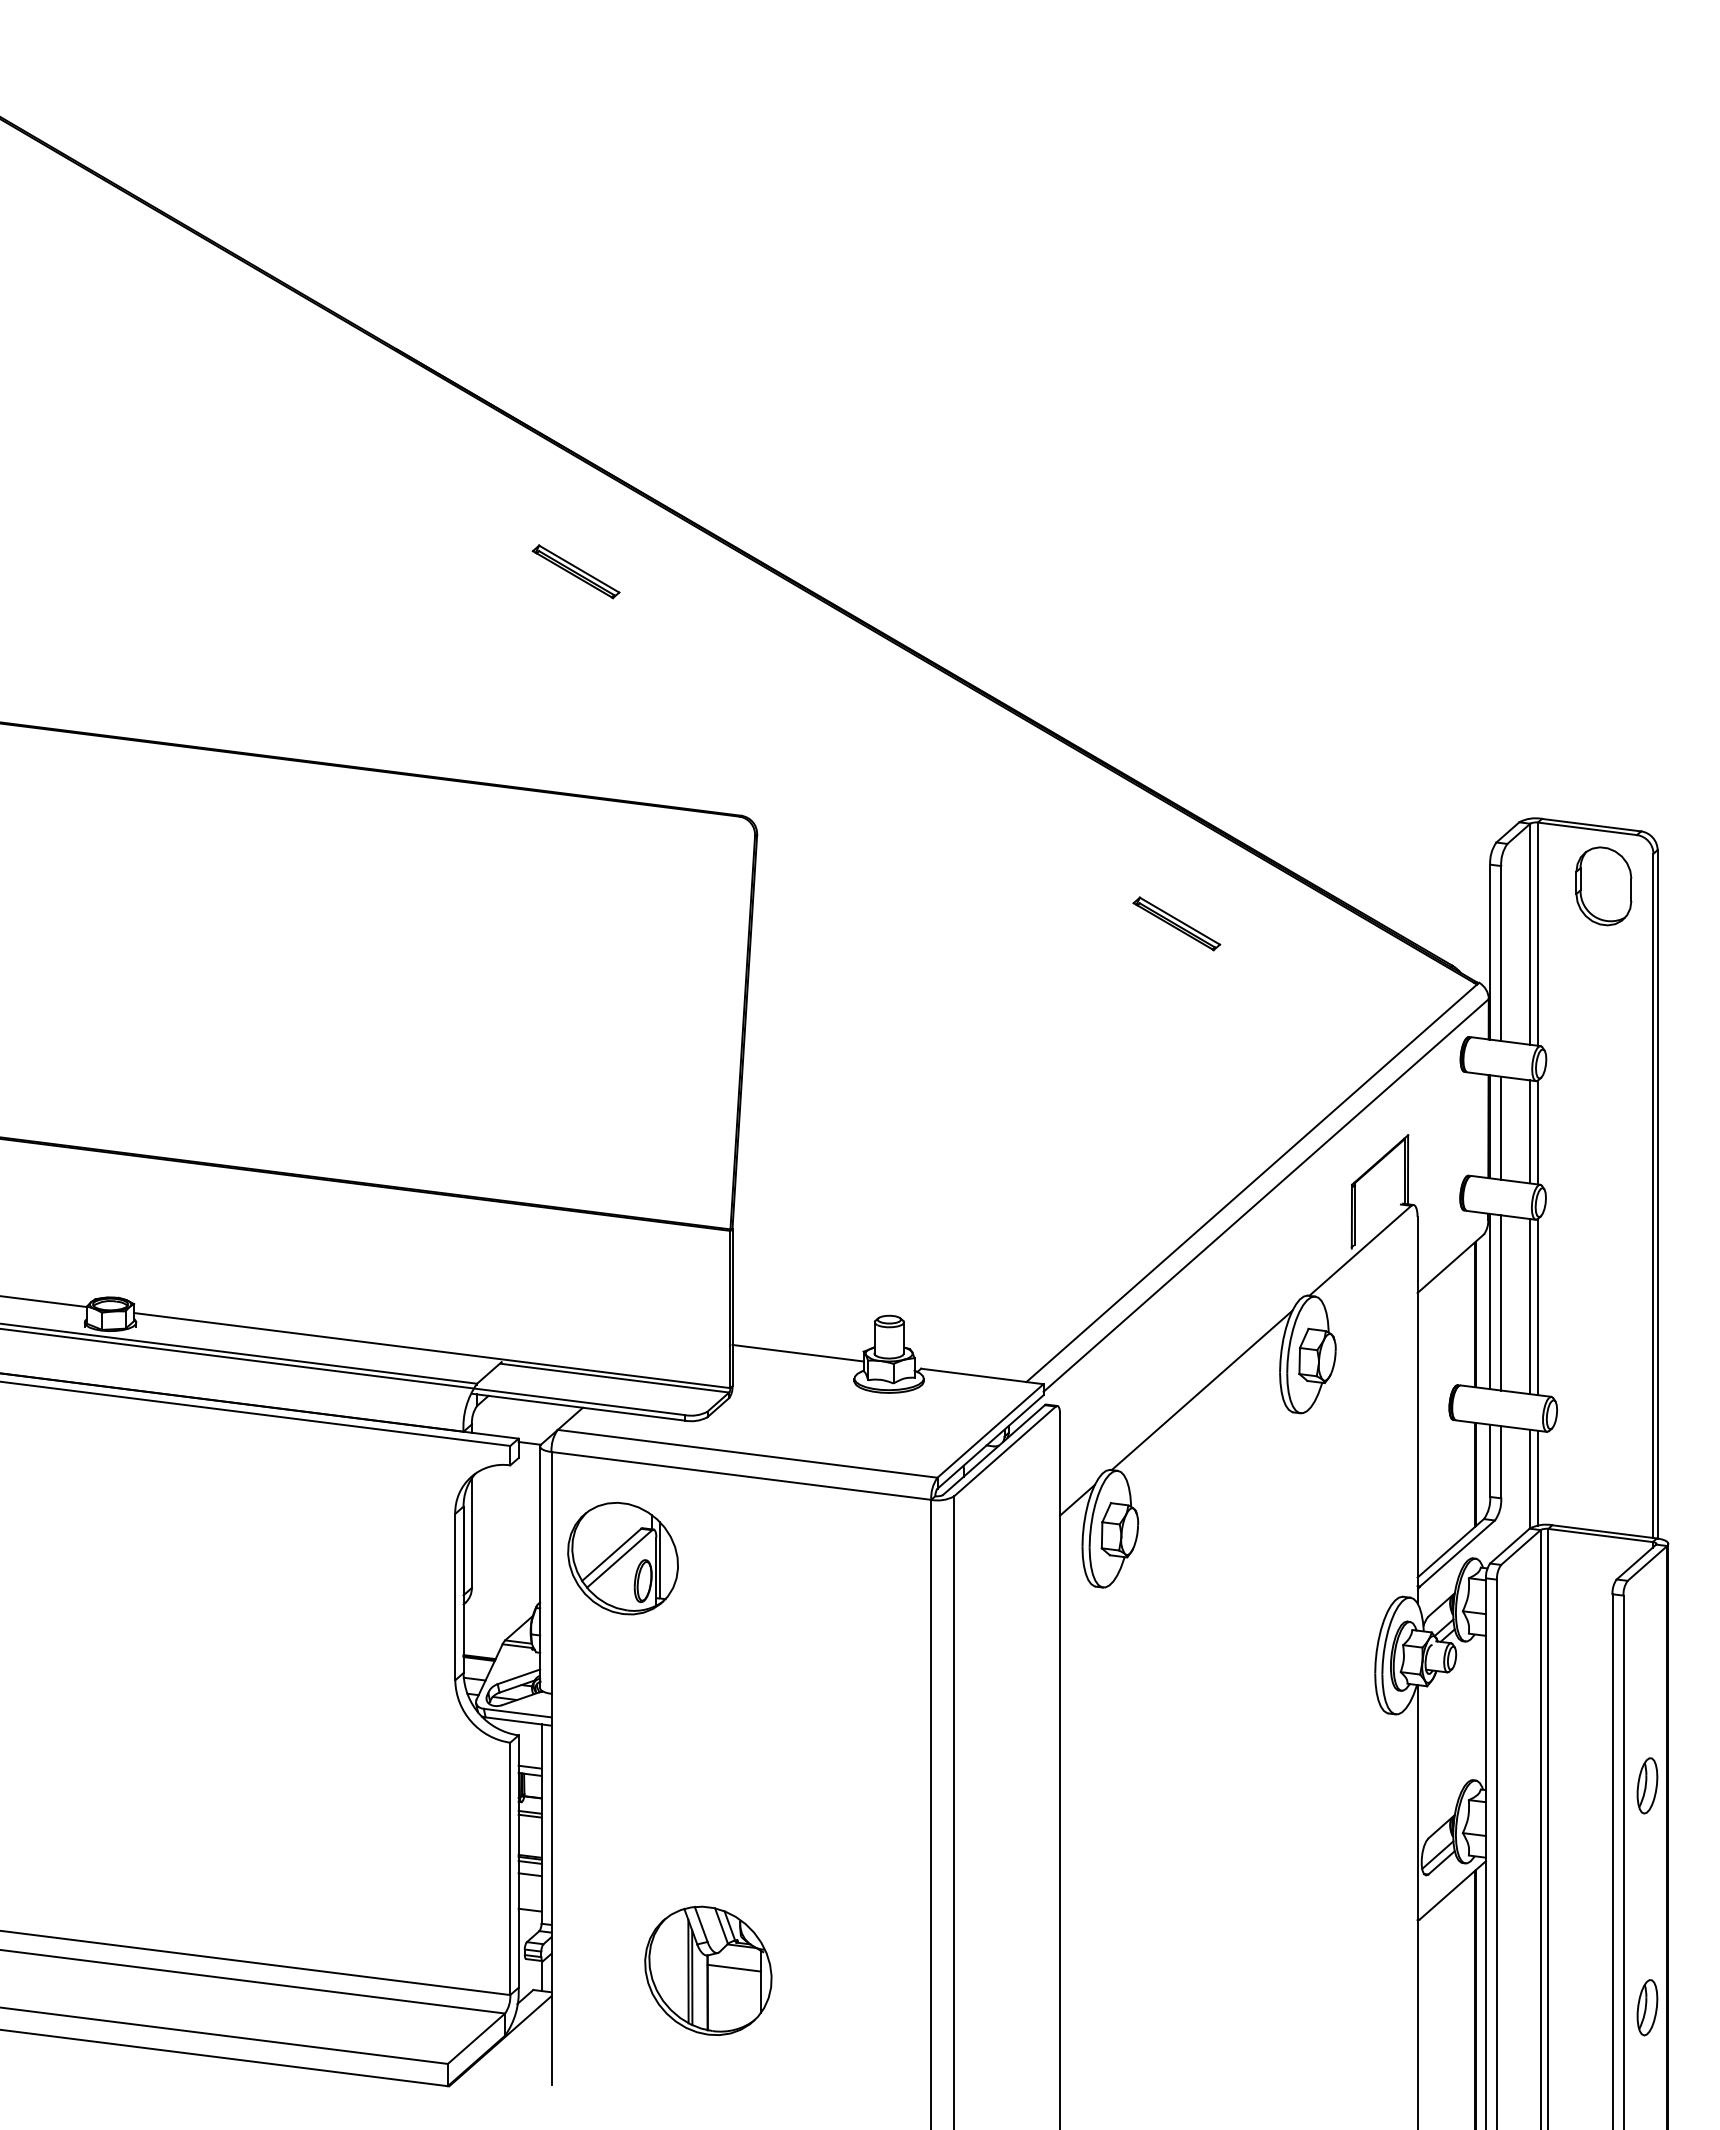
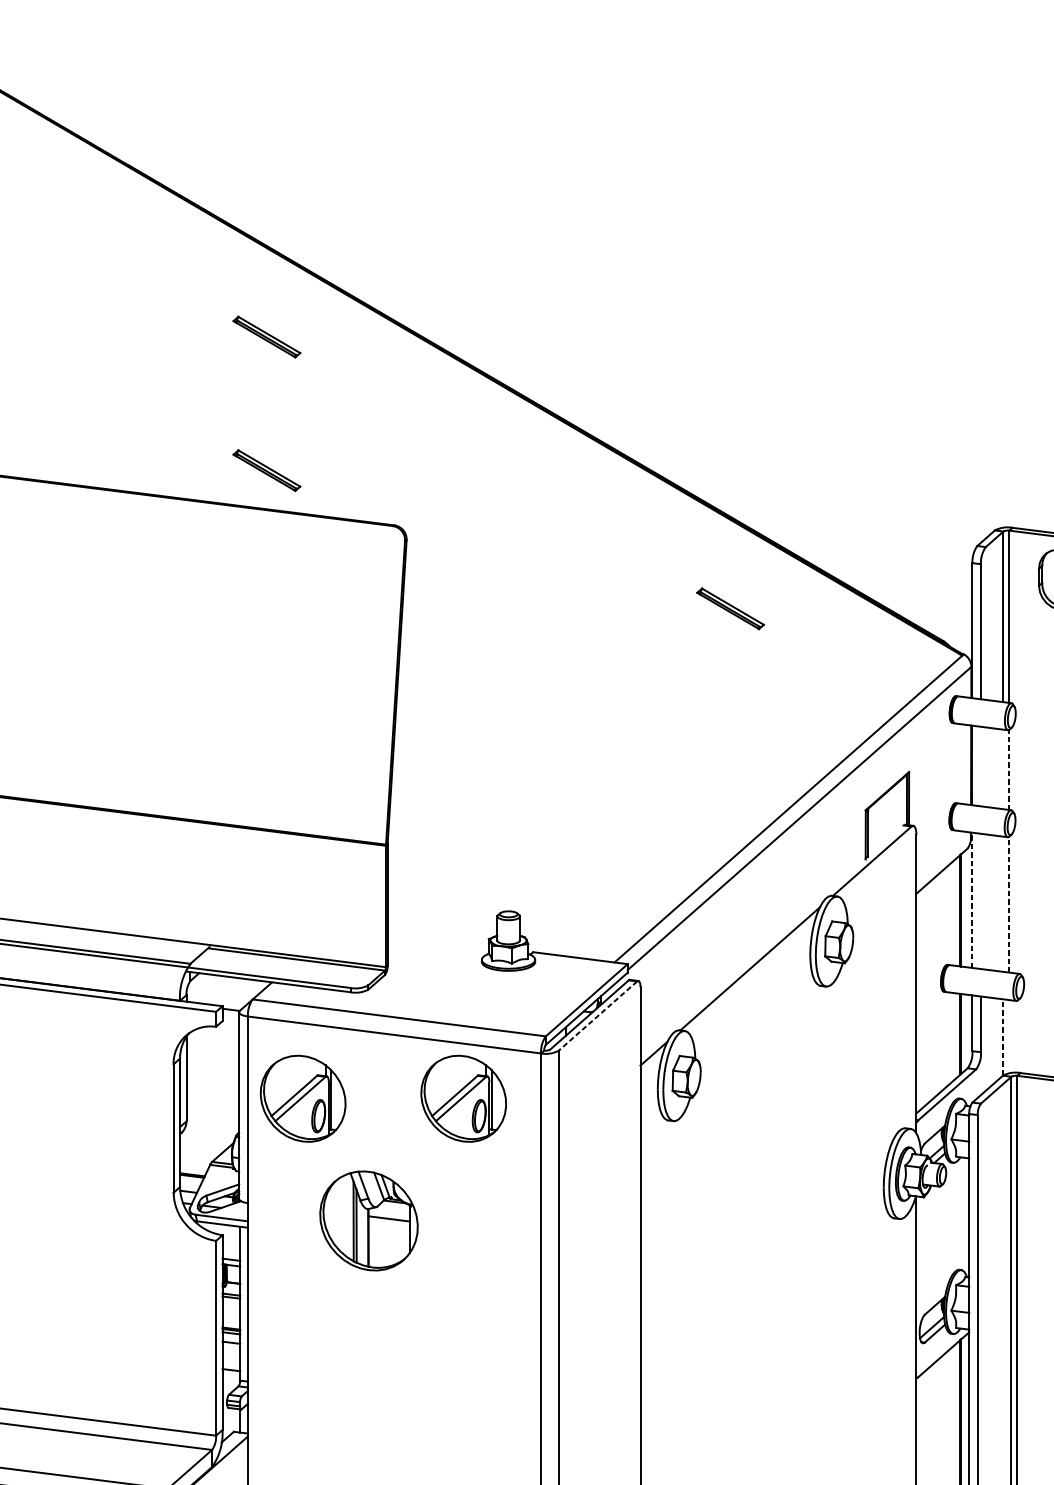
part: (575, 744) -> (266, 470), added
line: (1501, 1127) -> (981, 766), removed
line: (1530, 1131) -> (1003, 769), removed
line: (1537, 1132) -> (1009, 769), solid -> dashed
line: (1490, 1301) -> (972, 900), solid -> dashed
line: (1501, 1302) -> (981, 901), removed
line: (1530, 1306) -> (1003, 904), removed
line: (1537, 1306) -> (1009, 904), solid -> dashed
line: (797, 1352) -> (437, 939), removed
line: (1004, 1451) -> (597, 1016), solid -> dashed
line: (1537, 1477) -> (1009, 1036), removed
line: (1530, 1478) -> (1003, 1036), solid -> dashed
part: (830, 1558) -> (463, 1098), added
part: (708, 1970) -> (369, 1220), moved

